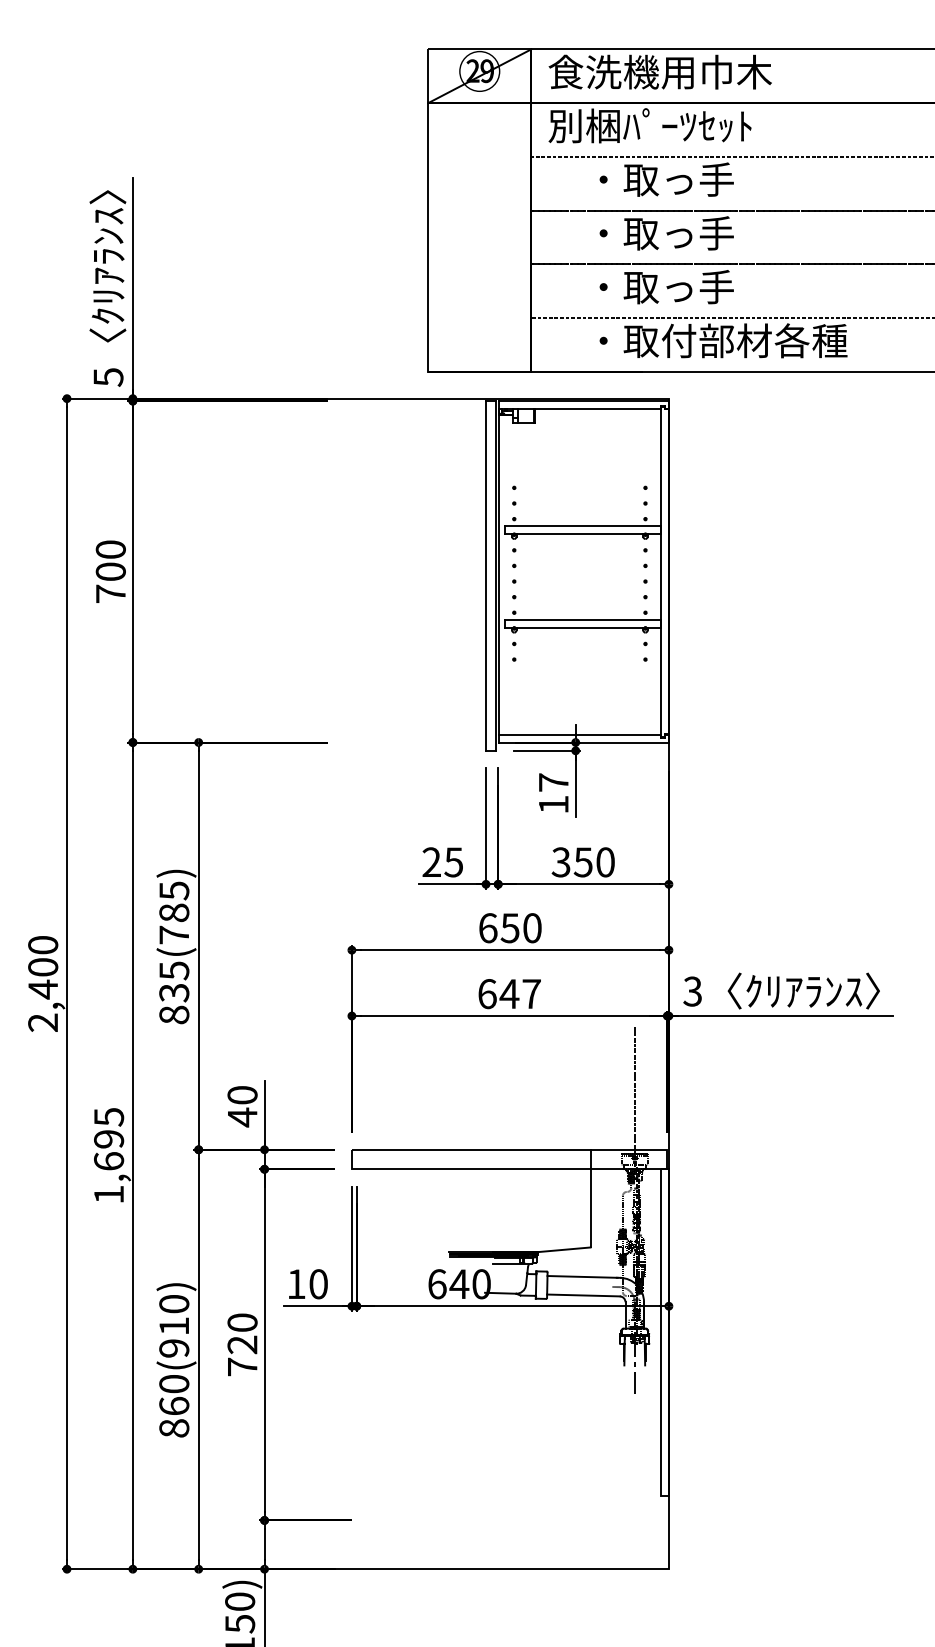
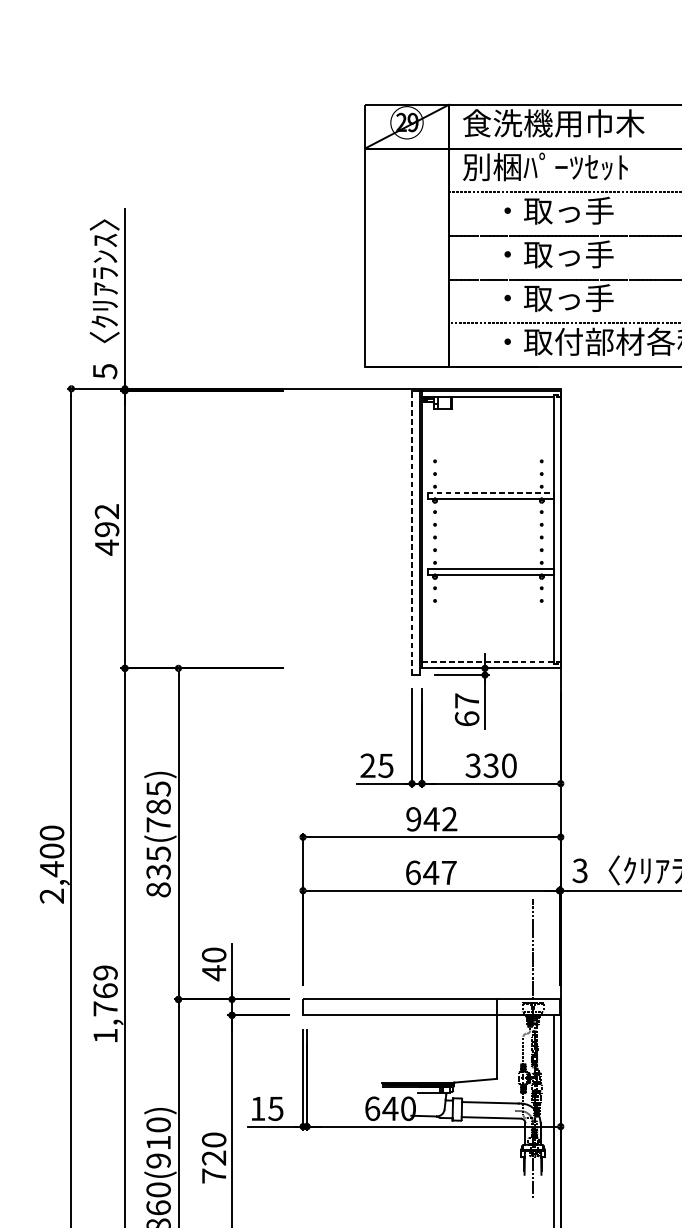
line: (582, 526) -> (490, 492), solid -> dashed
text: (110, 572) -> (106, 530), 700 -> 492
line: (486, 575) -> (412, 532), solid -> dashed
line: (580, 734) -> (488, 661), solid -> dashed
text: (553, 804) -> (466, 718), 17 -> 67
text: (583, 862) -> (491, 765), 350 -> 330
text: (510, 928) -> (431, 819), 650 -> 942
text: (109, 1139) -> (105, 991), 1,695 -> 1,769
text: (318, 1284) -> (275, 1108), 10 -> 15

